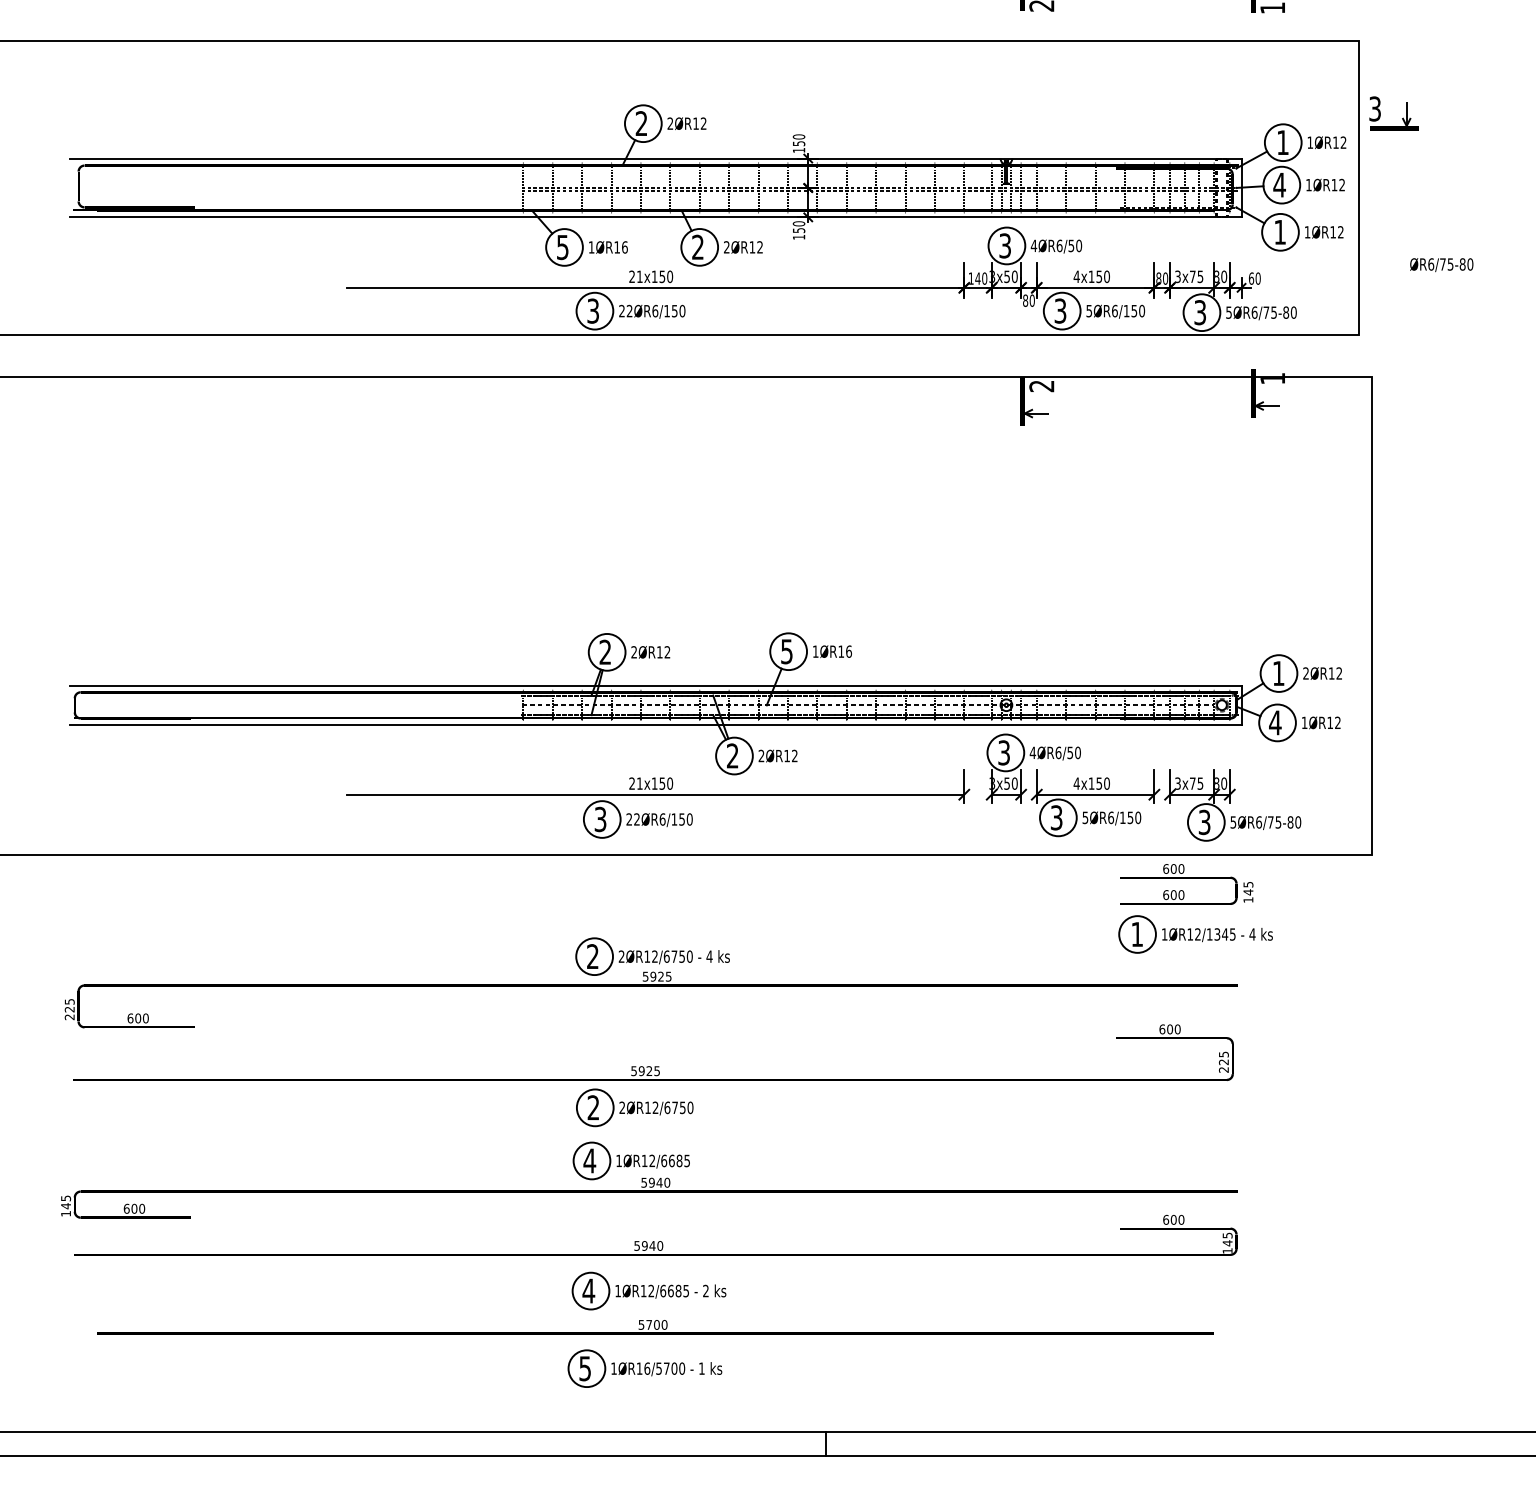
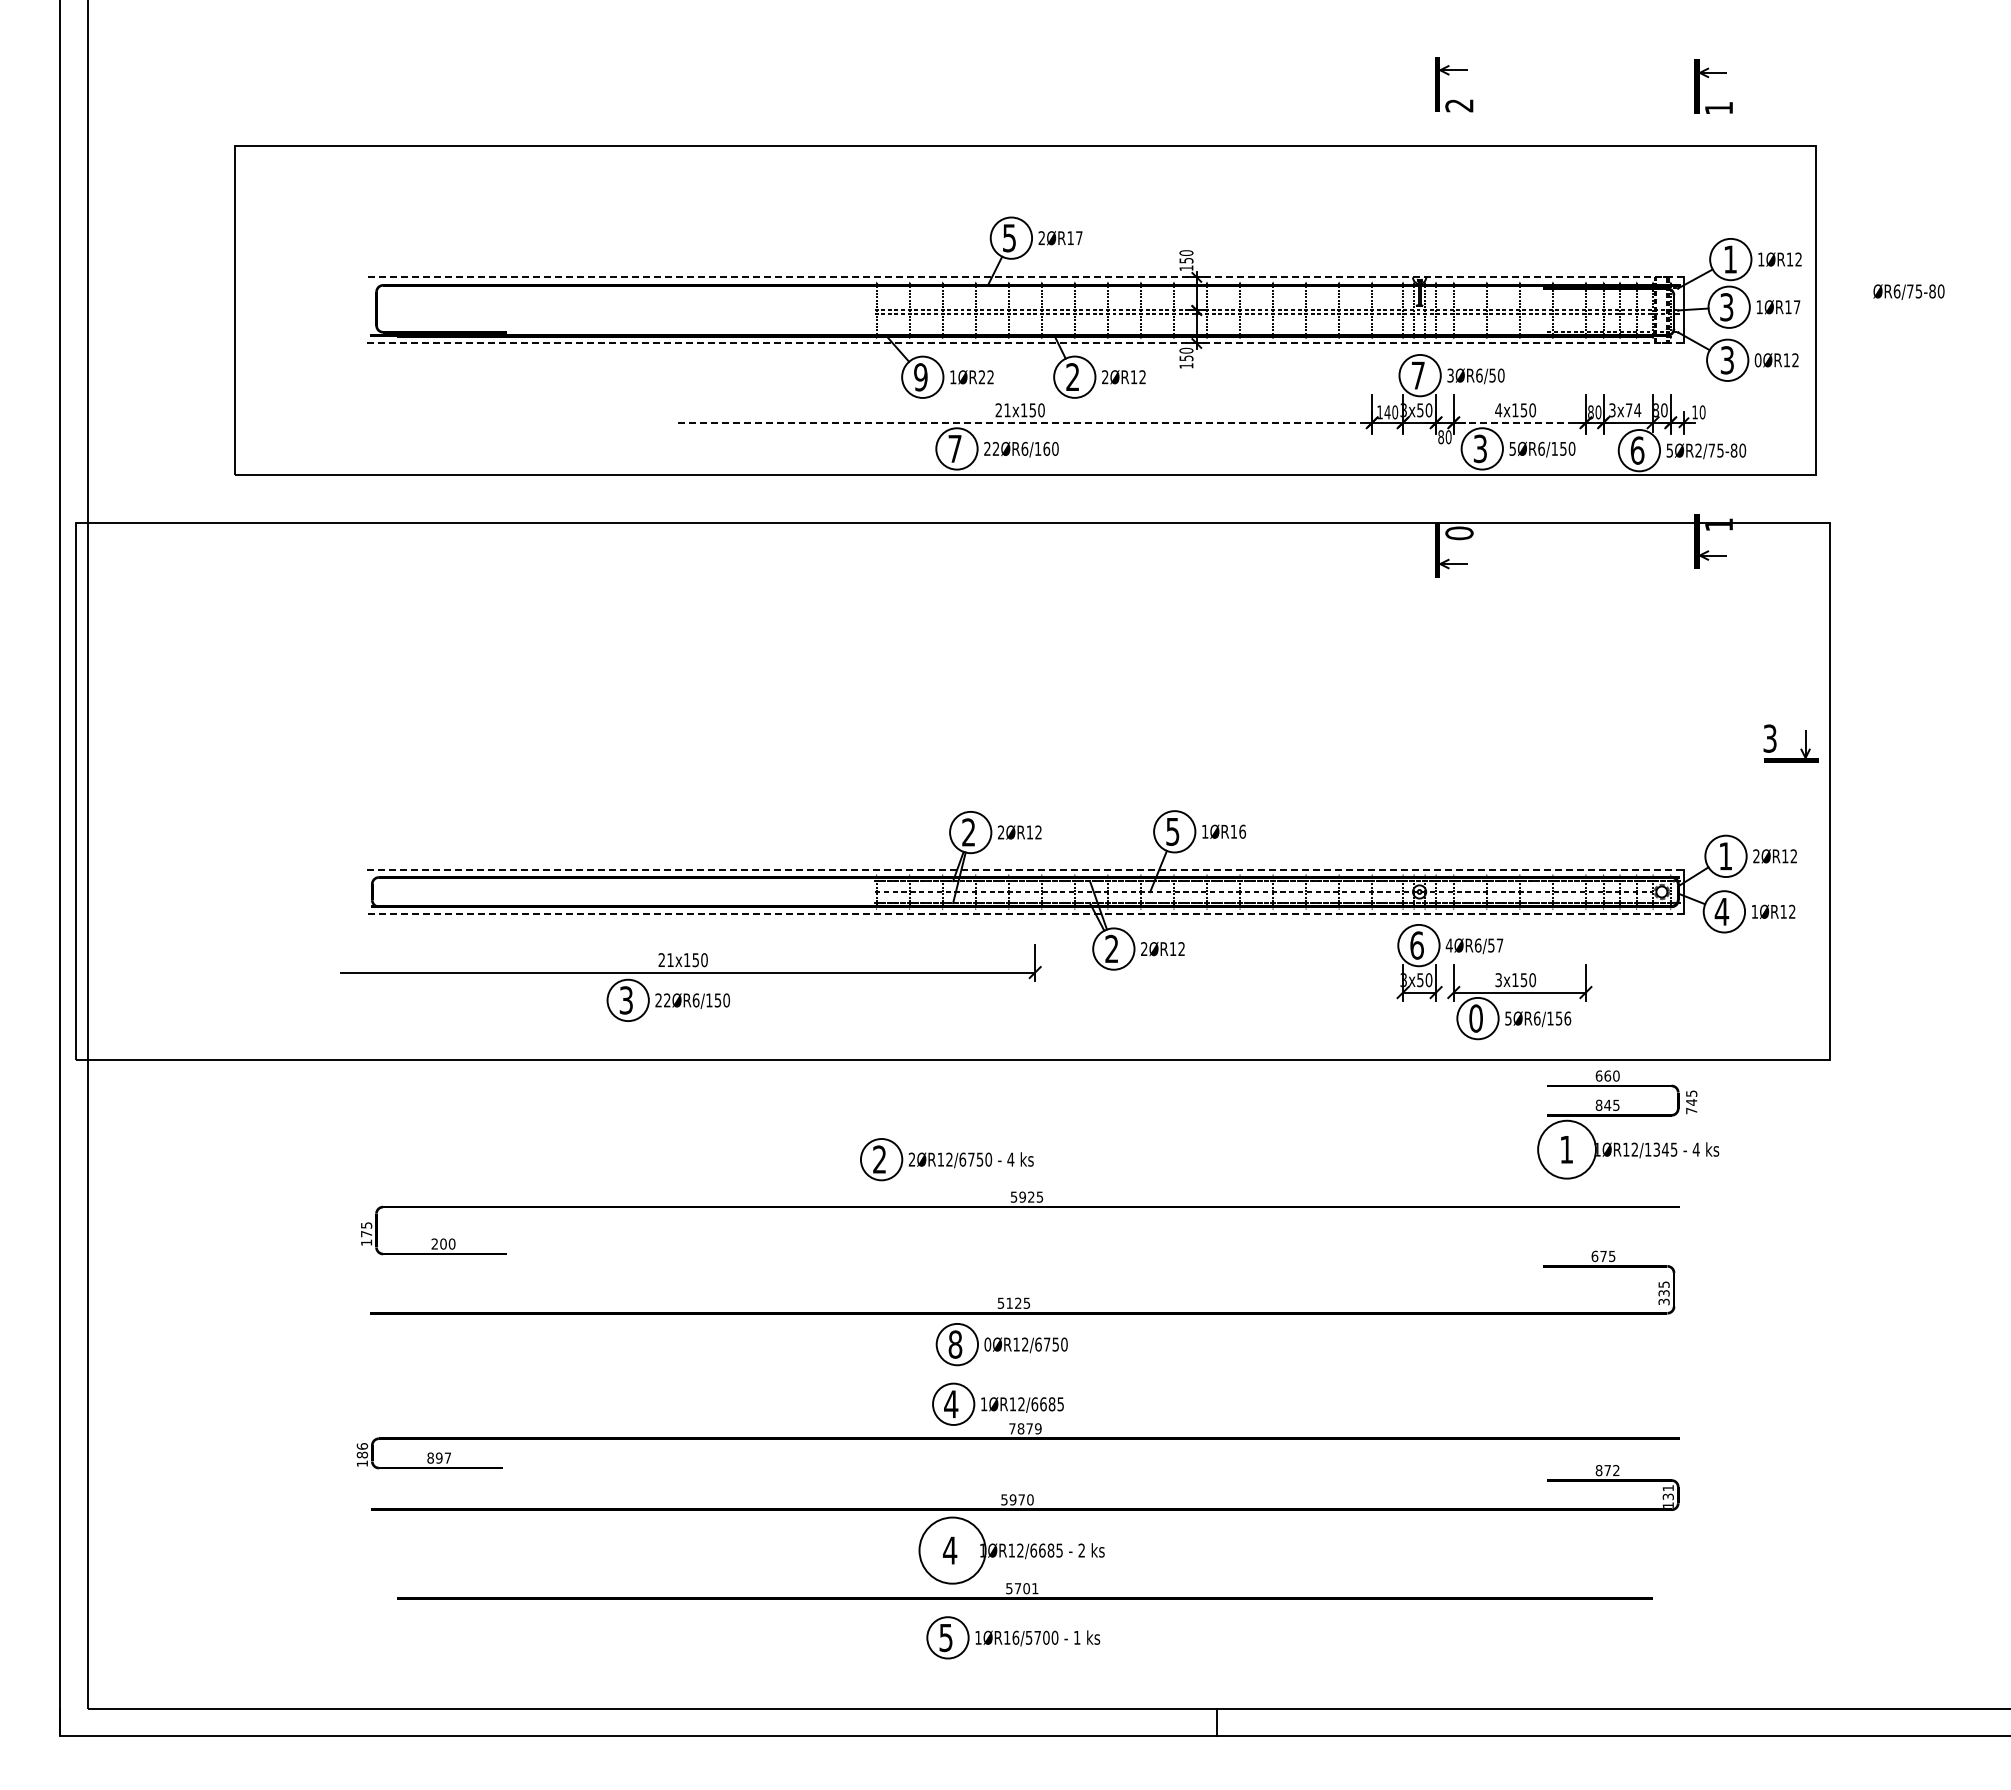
part: (1402, 118) -> (1800, 749), moved
text: (641, 123) -> (1009, 238), 2 -> 5
text: (703, 123) -> (1079, 237), 2ØR12 -> 2ØR17
line: (655, 158) -> (1025, 277), solid -> dashed
text: (1279, 185) -> (1726, 307), 4 -> 3
text: (1341, 185) -> (1796, 307), 1ØR12 -> 1ØR17
line: (655, 217) -> (1025, 343), solid -> dashed
text: (1279, 232) -> (1726, 360), 1 -> 3
text: (1306, 232) -> (1757, 360), 1ØR12 -> 0ØR12
text: (1004, 245) -> (1417, 375), 3 -> 7
text: (1033, 245) -> (1450, 375), 4ØR6/50 -> 3ØR6/50
text: (562, 247) -> (920, 377), 5 -> 9
text: (621, 247) -> (986, 377), 1ØR16 -> 1ØR22
text: (1441, 264) -> (1908, 291), moved
text: (1200, 276) -> (1637, 410), 3x75 -> 3x74
text: (1251, 278) -> (1695, 412), 60 -> 10
line: (655, 287) -> (1025, 422), solid -> dashed
line: (1095, 287) -> (1519, 422), solid -> dashed
text: (592, 310) -> (954, 448), 3 -> 7
text: (674, 310) -> (1046, 448), 22ØR6/150 -> 22ØR6/160
text: (1200, 312) -> (1637, 450), 3 -> 6
text: (1254, 312) -> (1698, 450), 5ØR6/75-80 -> 5ØR2/75-80
text: (1041, 386) -> (1459, 533), 2 -> 0
line: (655, 685) -> (1025, 869), solid -> dashed
line: (655, 725) -> (1025, 914), solid -> dashed
text: (1003, 752) -> (1416, 945), 3 -> 6
text: (1077, 752) -> (1499, 945), 4ØR6/50 -> 4ØR6/57
text: (1076, 783) -> (1498, 980), 4x150 -> 3x150
part: (657, 795) -> (690, 973), moved
part: (1232, 805) -> (1673, 1004), removed
text: (1056, 817) -> (1475, 1018), 3 -> 0
text: (1137, 817) -> (1567, 1018), 5ØR6/150 -> 5ØR6/156
text: (1173, 868) -> (1607, 1075), 600 -> 660
text: (1173, 894) -> (1607, 1104), 600 -> 845
text: (1248, 899) -> (1691, 1110), 145 -> 745
circle: (1137, 934) -> (1566, 1149), size x1.4
part: (652, 956) -> (946, 1159), moved
text: (69, 1013) -> (366, 1238), 225 -> 175
text: (130, 1017) -> (434, 1243), 600 -> 200
text: (1173, 1029) -> (1607, 1256), 600 -> 675
text: (1224, 1065) -> (1664, 1297), 225 -> 335
text: (641, 1070) -> (1009, 1302), 5925 -> 5125
text: (593, 1107) -> (955, 1344), 2 -> 8
text: (622, 1107) -> (987, 1344), 2ØR12/6750 -> 0ØR12/6750
text: (655, 1182) -> (1025, 1428), 5940 -> 7879
text: (66, 1202) -> (362, 1450), 145 -> 186
text: (134, 1208) -> (439, 1457), 600 -> 897
text: (1173, 1219) -> (1607, 1470), 600 -> 872
text: (1226, 1239) -> (1667, 1492), 145 -> 131
text: (652, 1245) -> (1021, 1499), 5940 -> 5970
circle: (590, 1291) -> (952, 1550), size x1.6
text: (664, 1324) -> (1035, 1588), 5700 -> 5701

